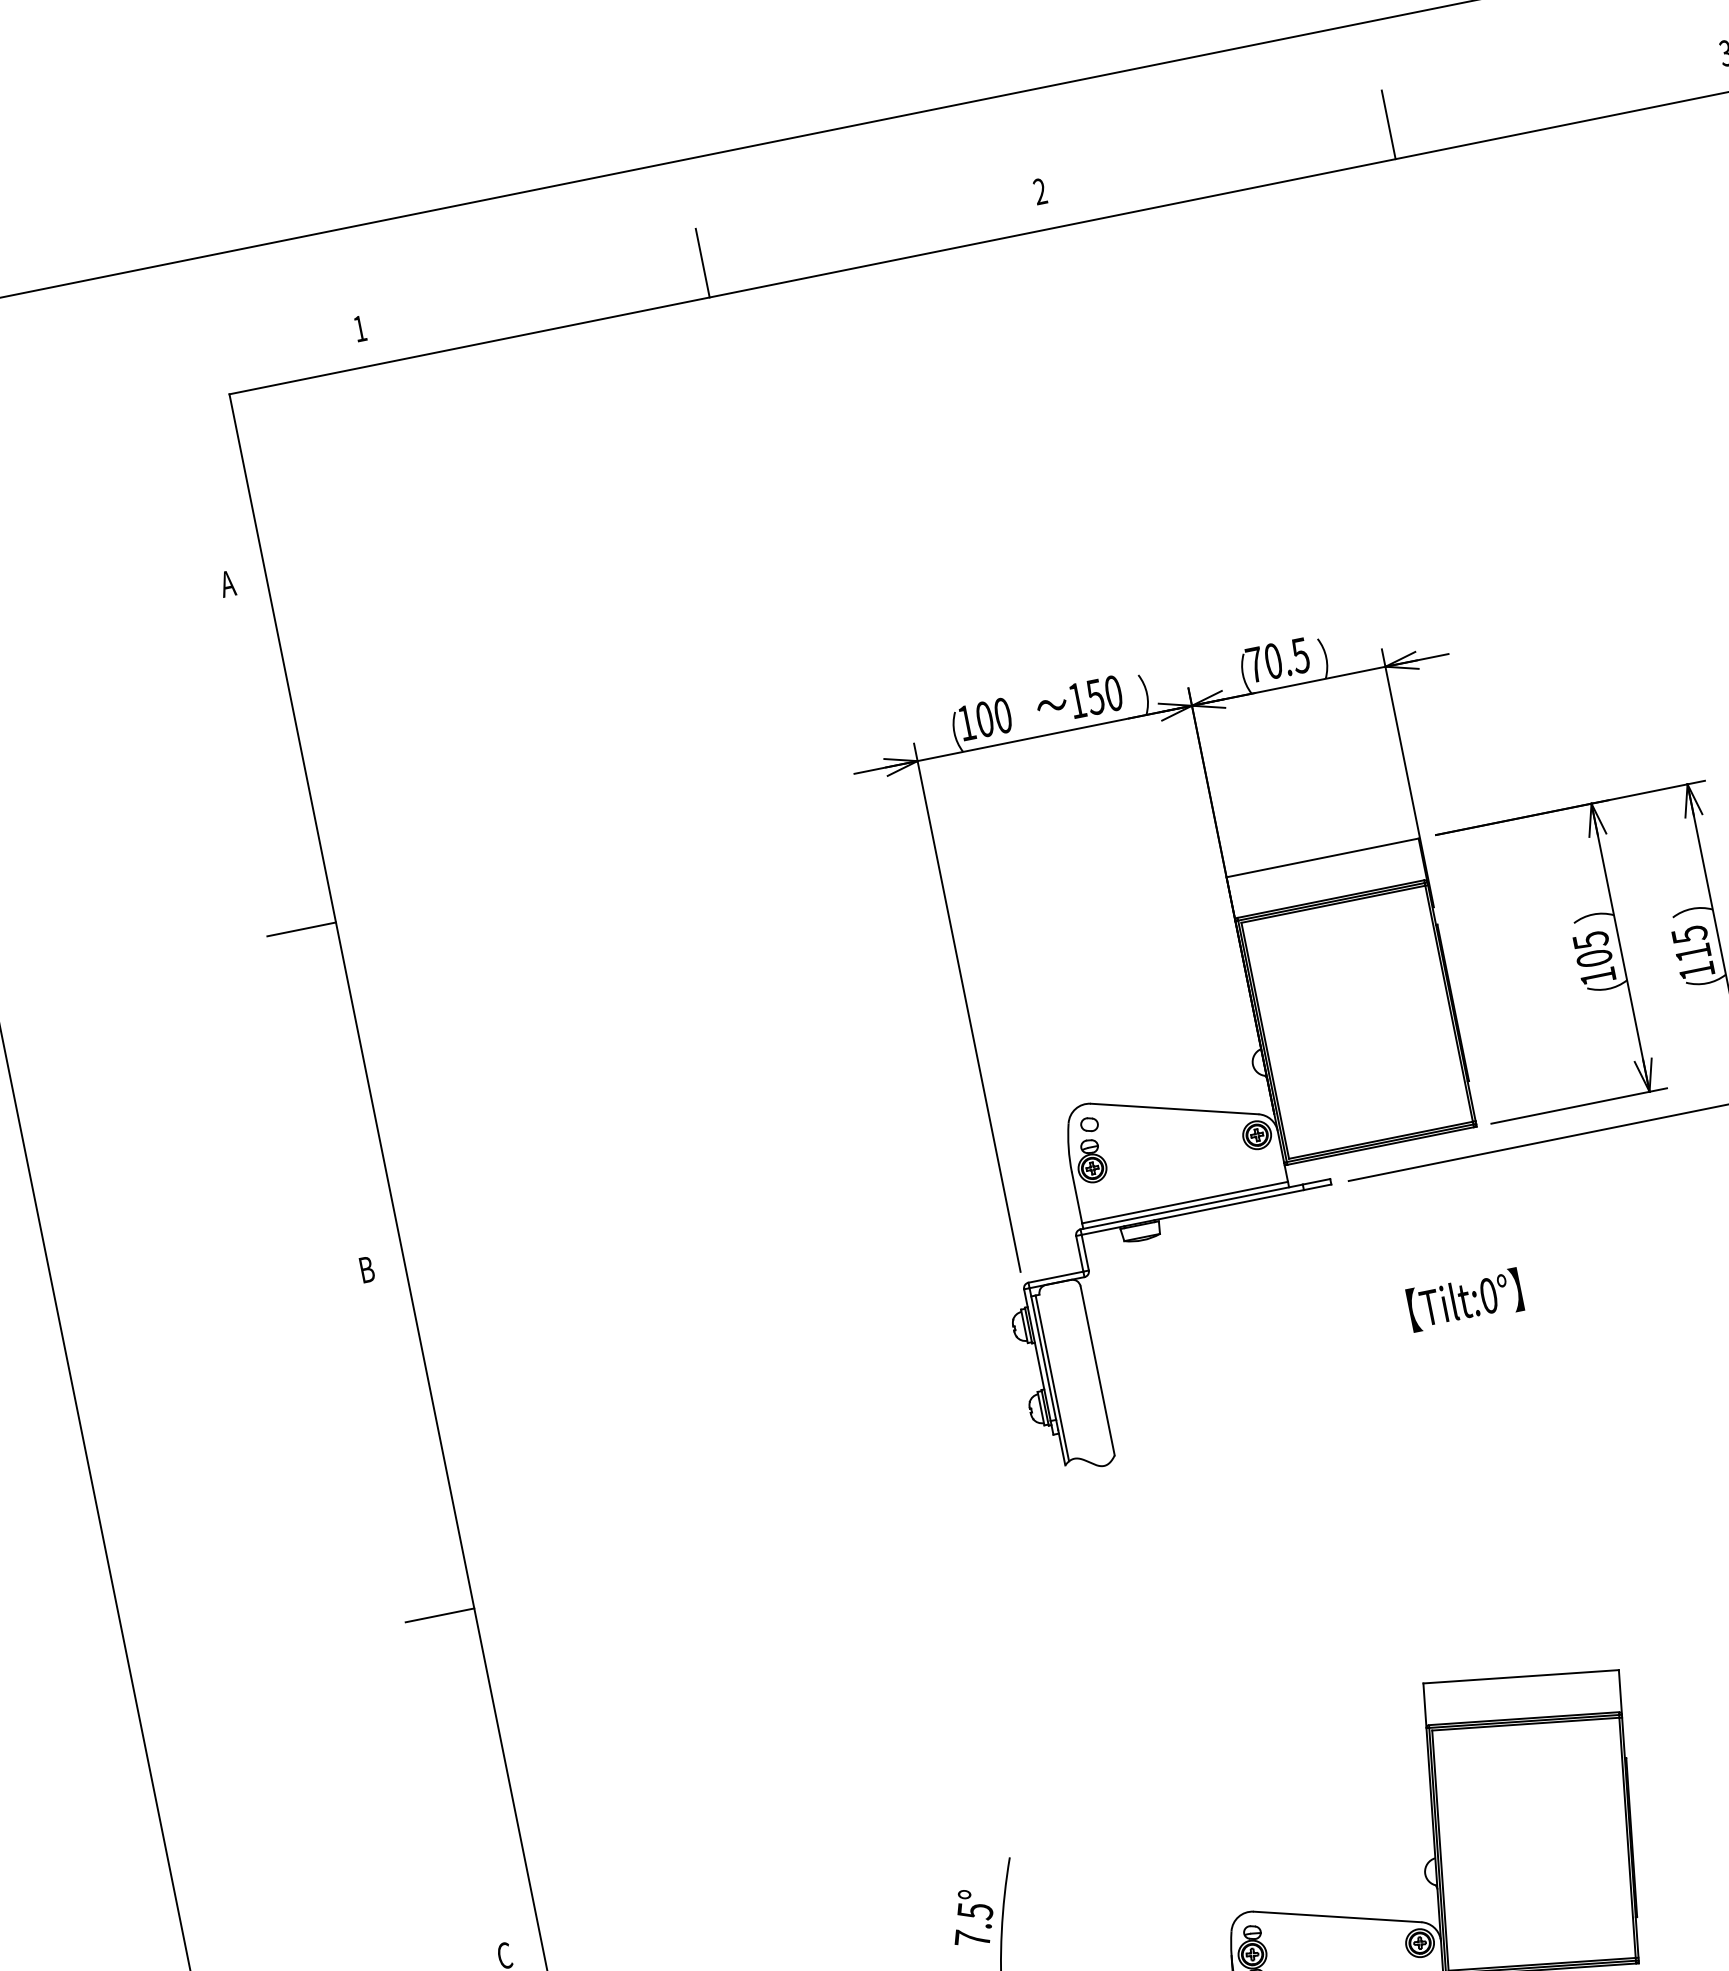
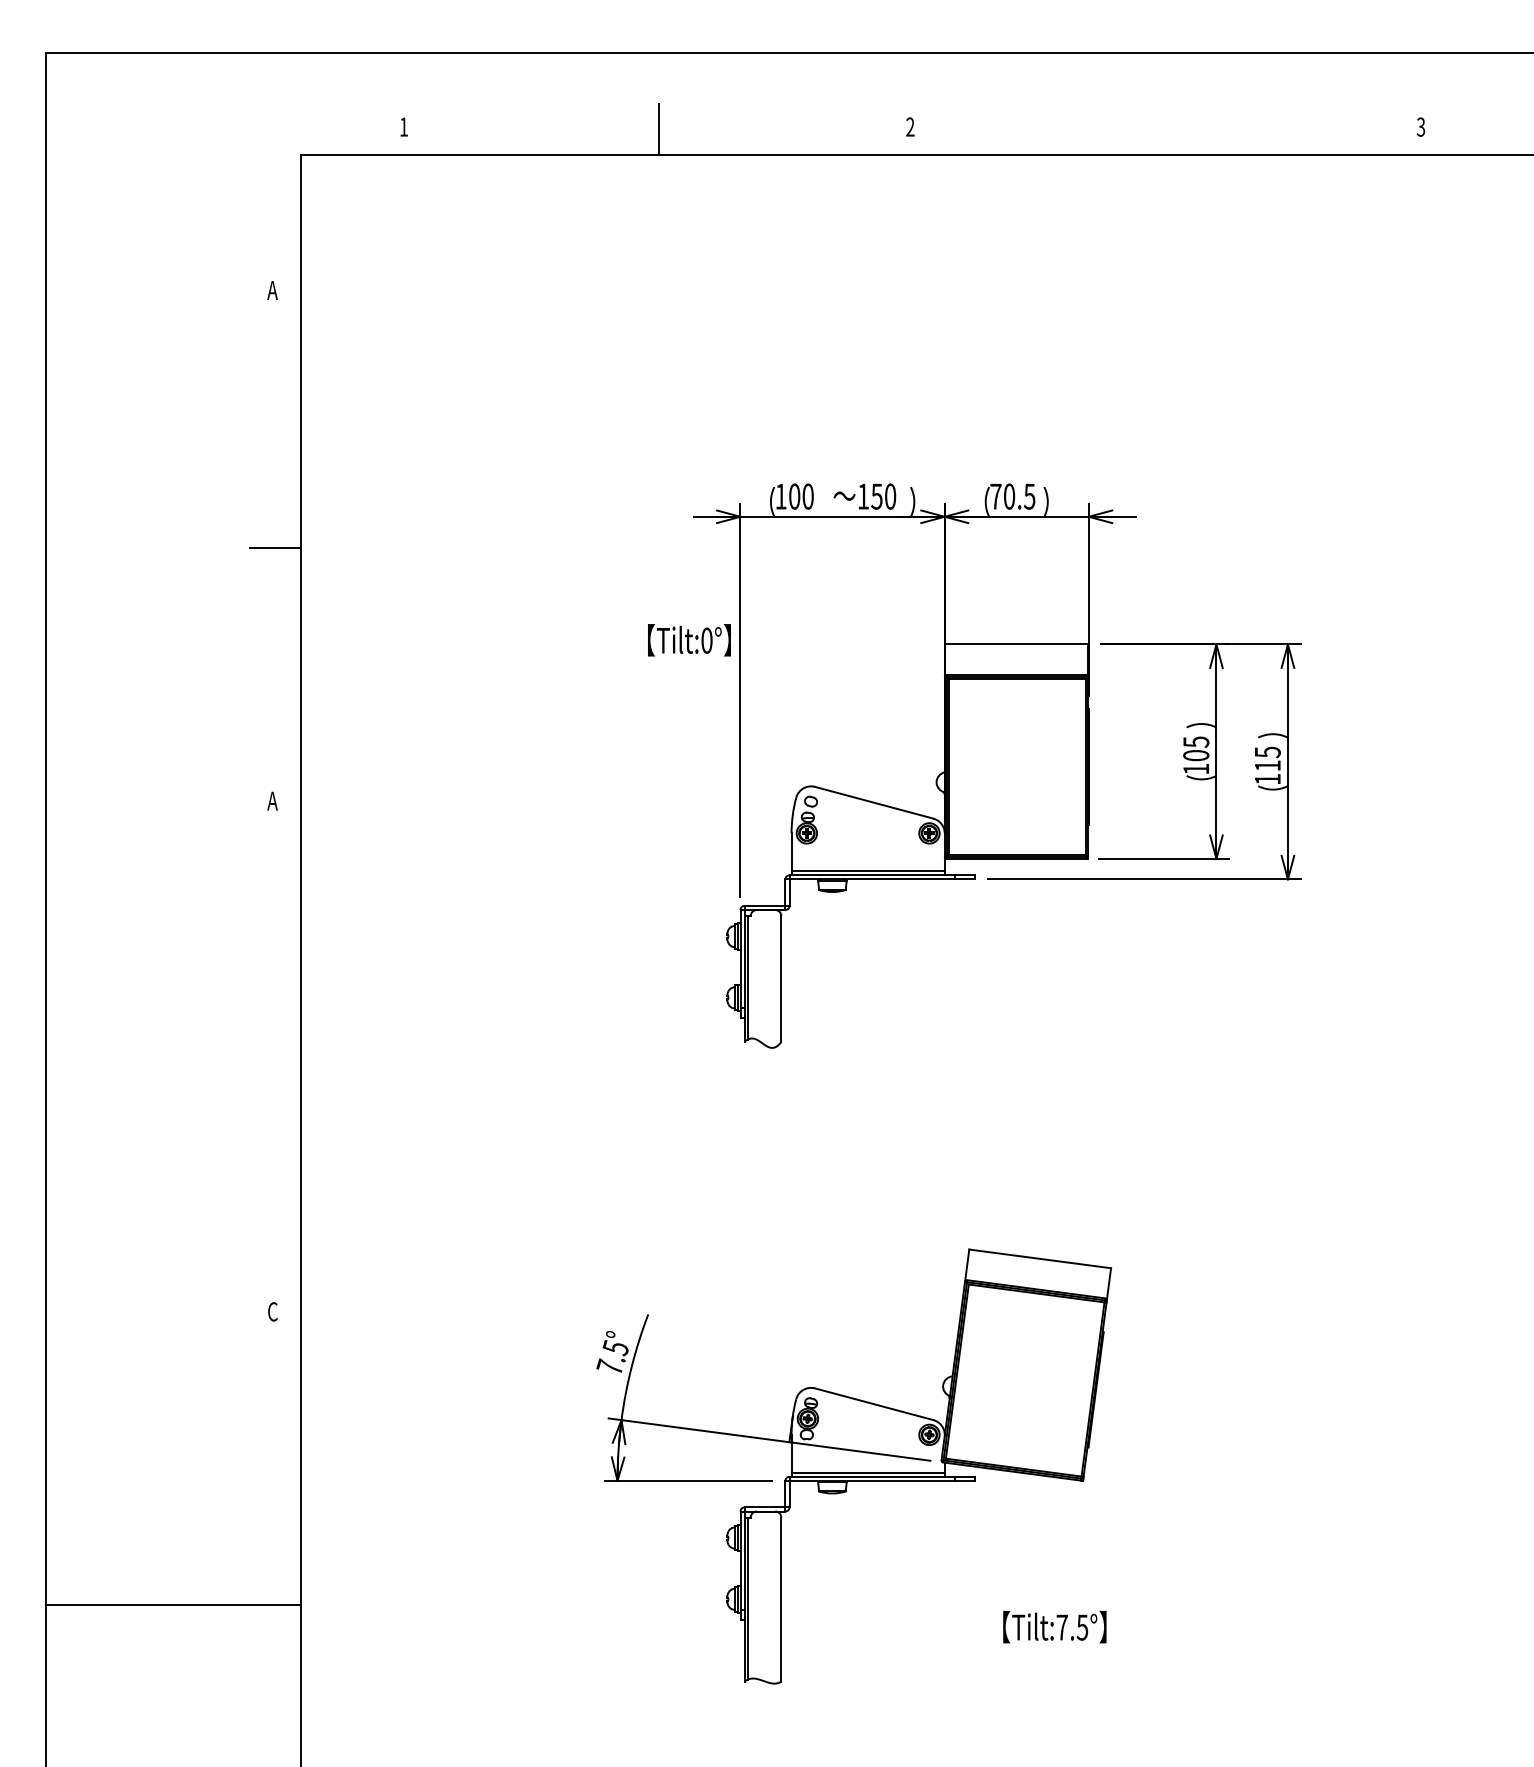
line: (1388, 124) -> (1169, 129), removed
text: (365, 1268) -> (272, 800), B -> A
text: (1465, 1300) -> (689, 640), moved
line: (439, 1616) -> (275, 1059), removed

